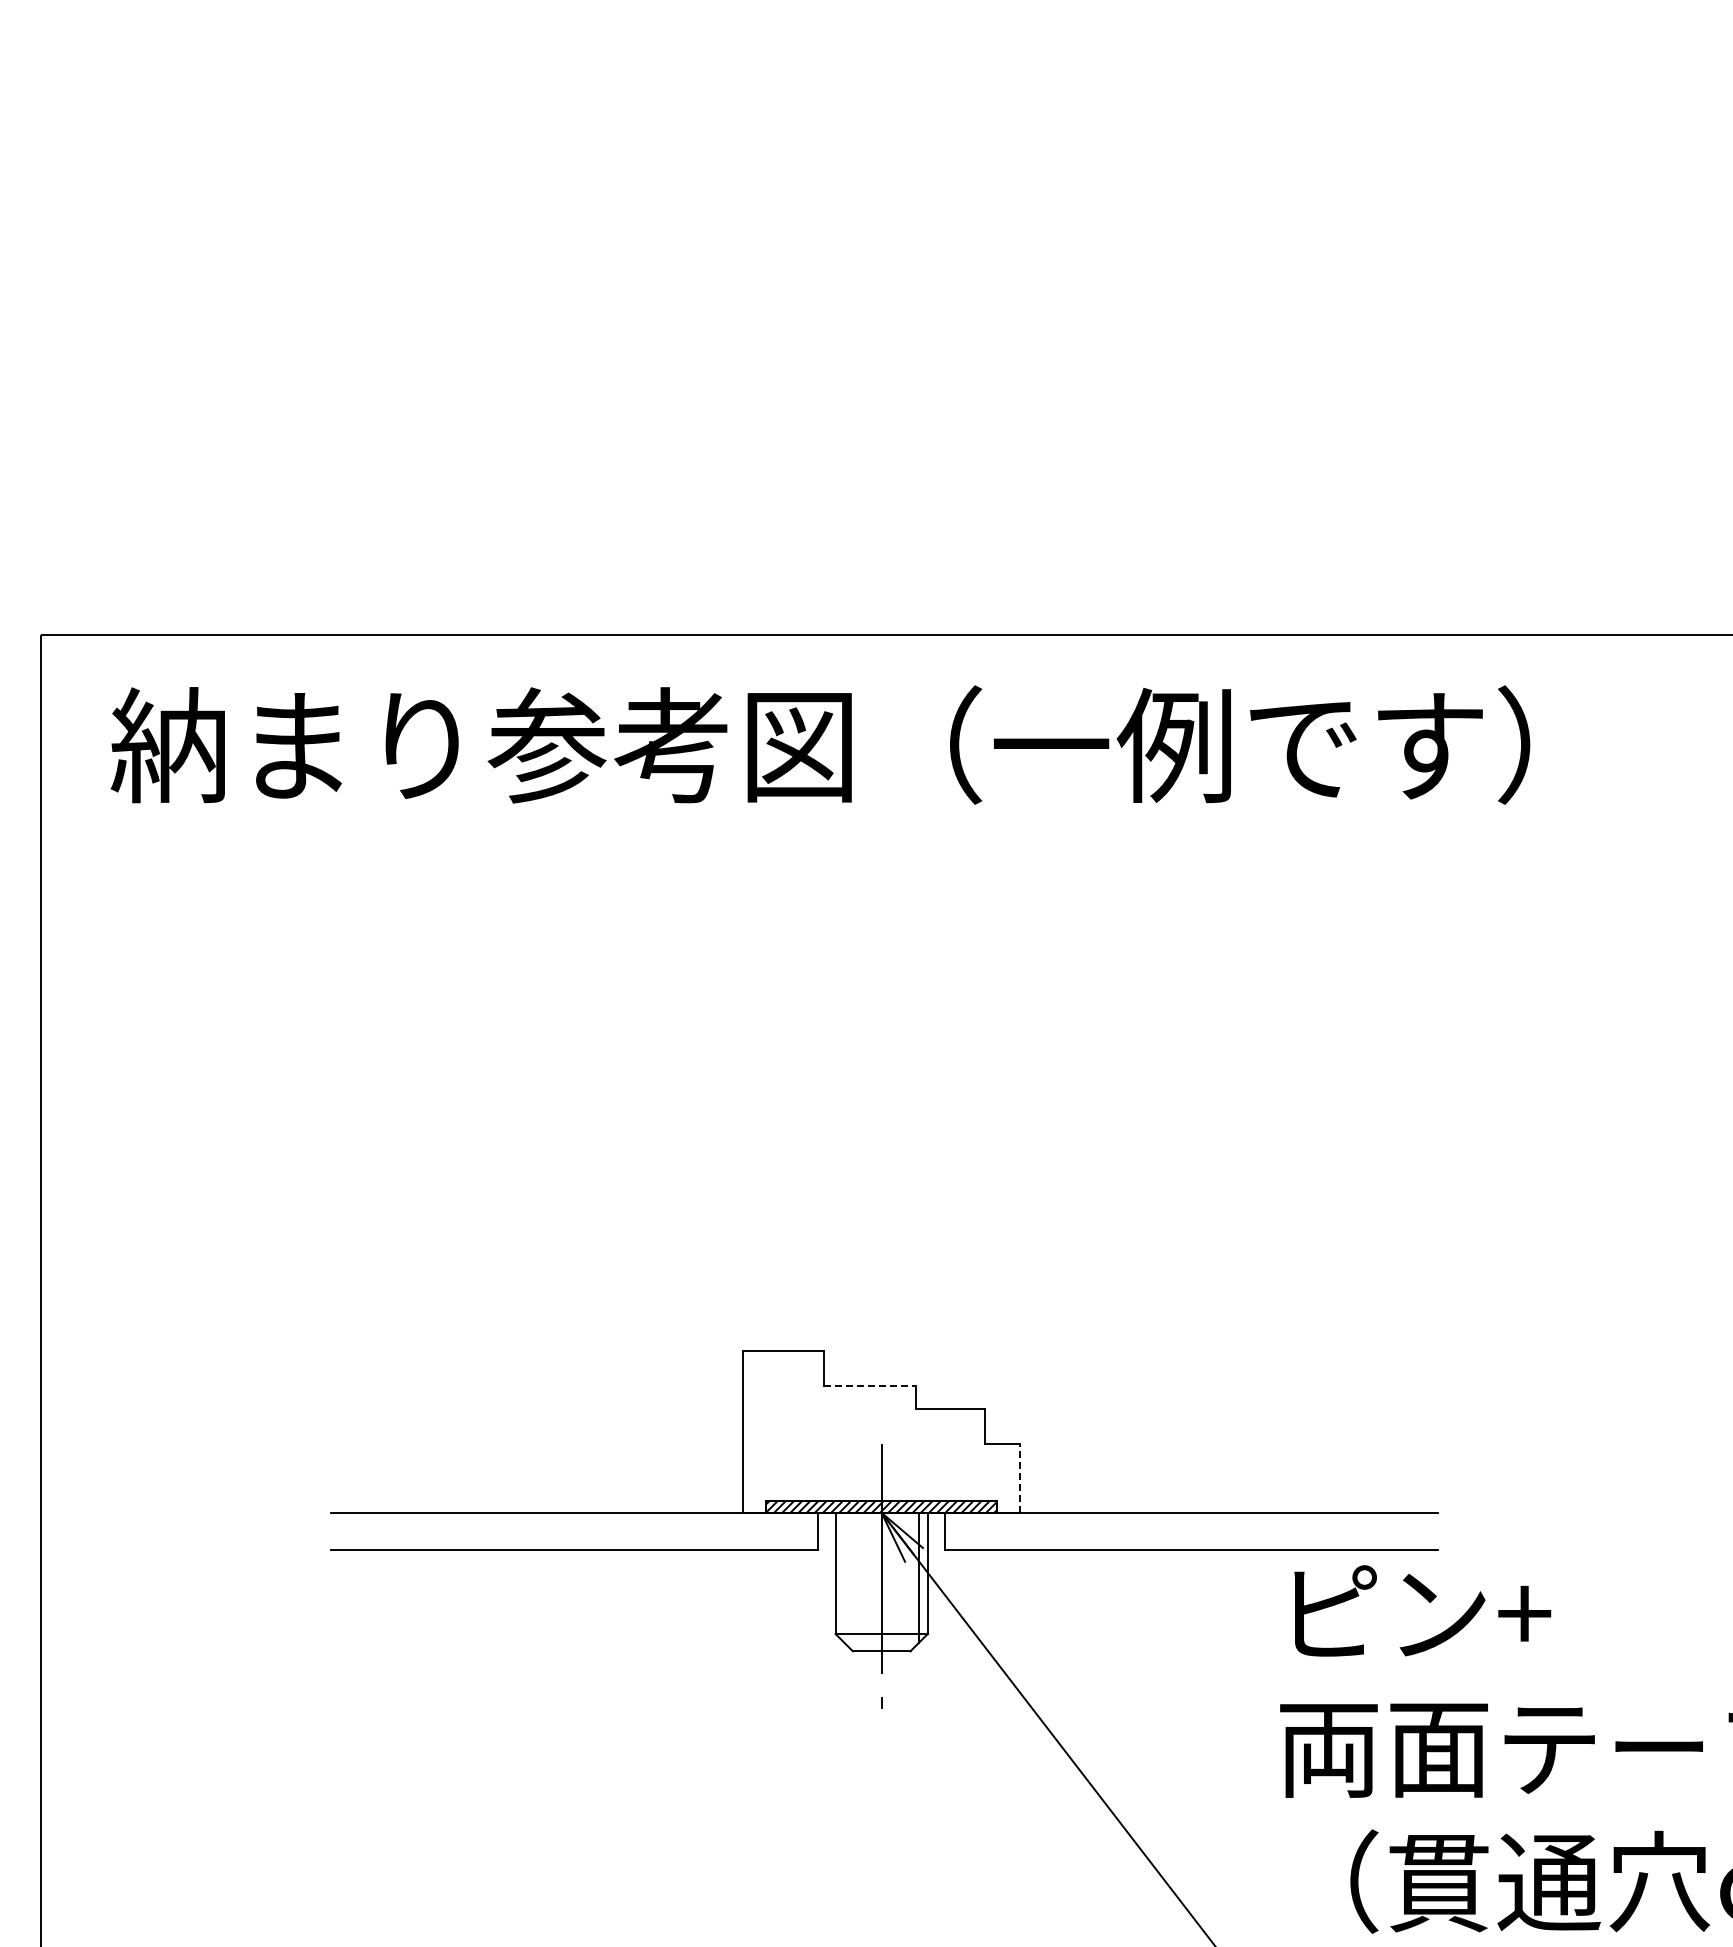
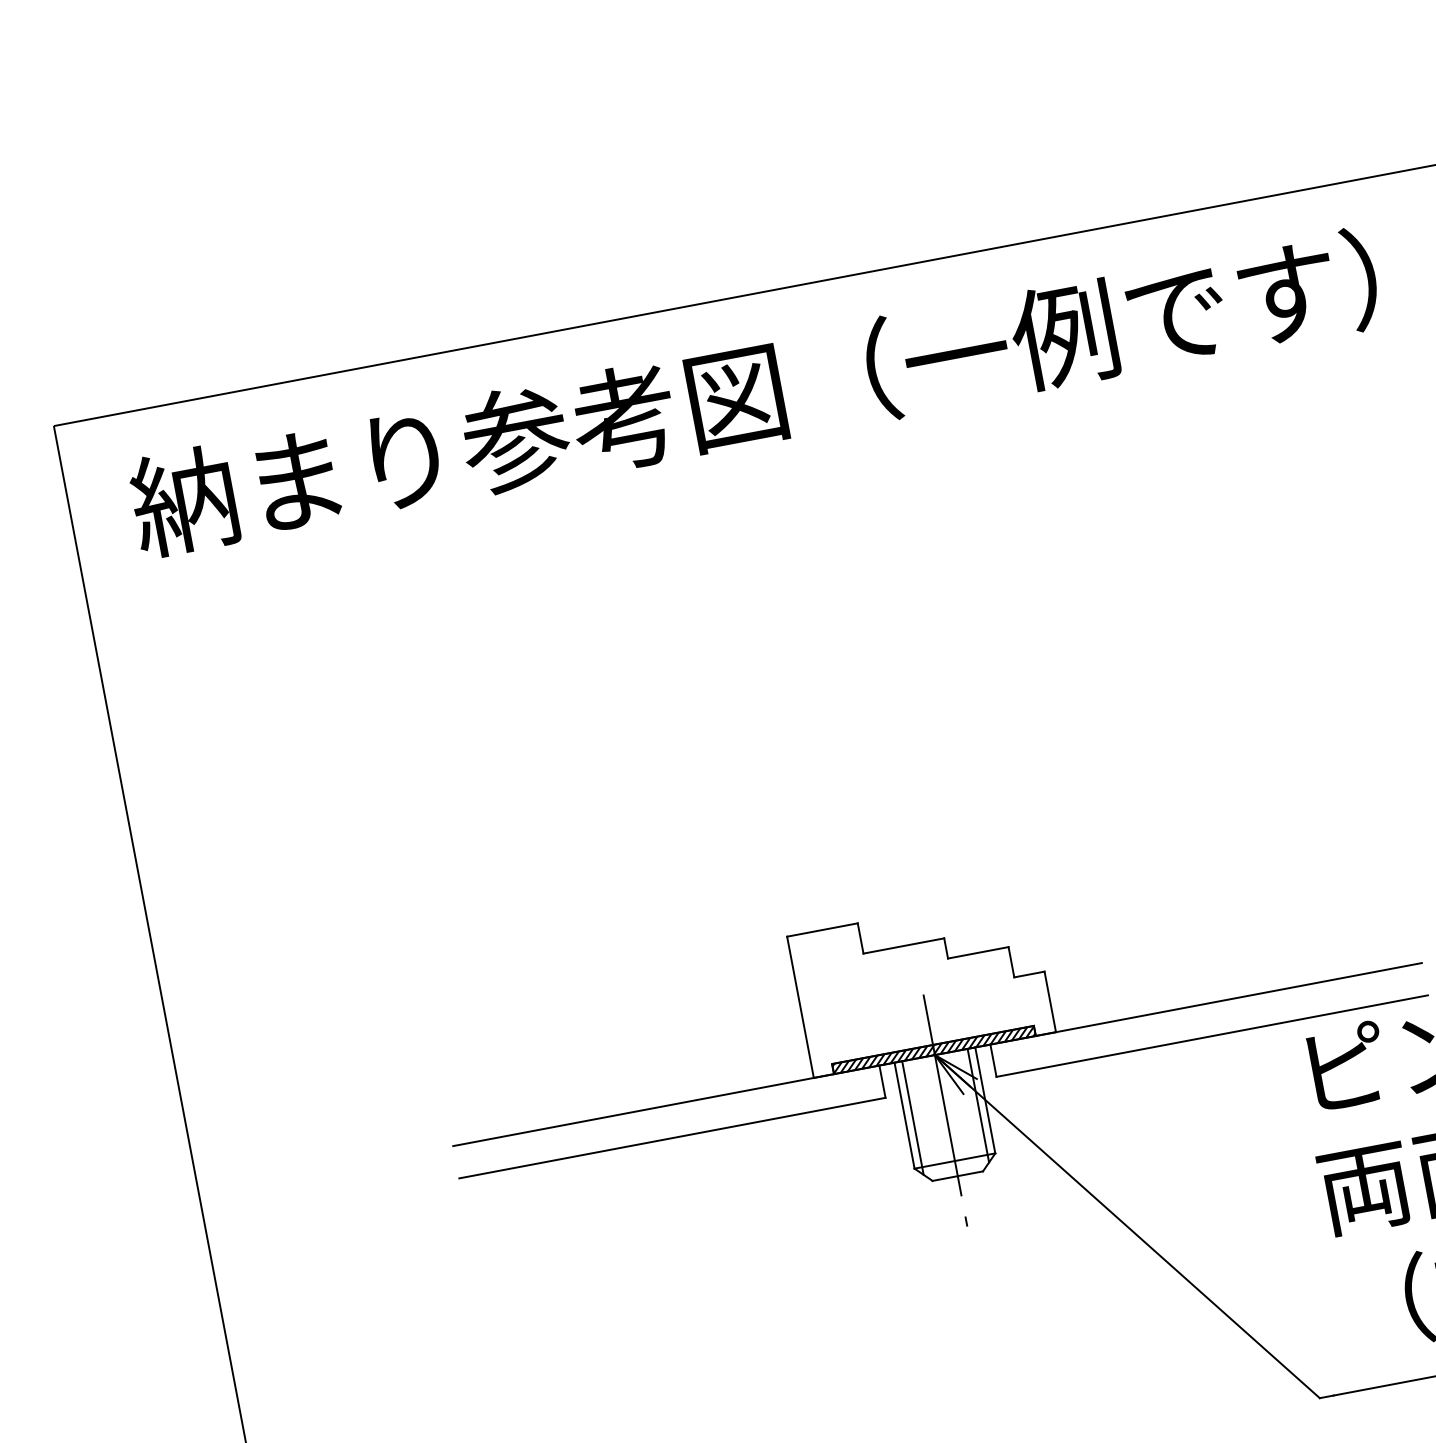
line: (870, 1386) -> (904, 946), dashed -> solid
line: (1020, 1478) -> (1050, 1002), dashed -> solid
line: (844, 1577) -> (913, 1117), added

